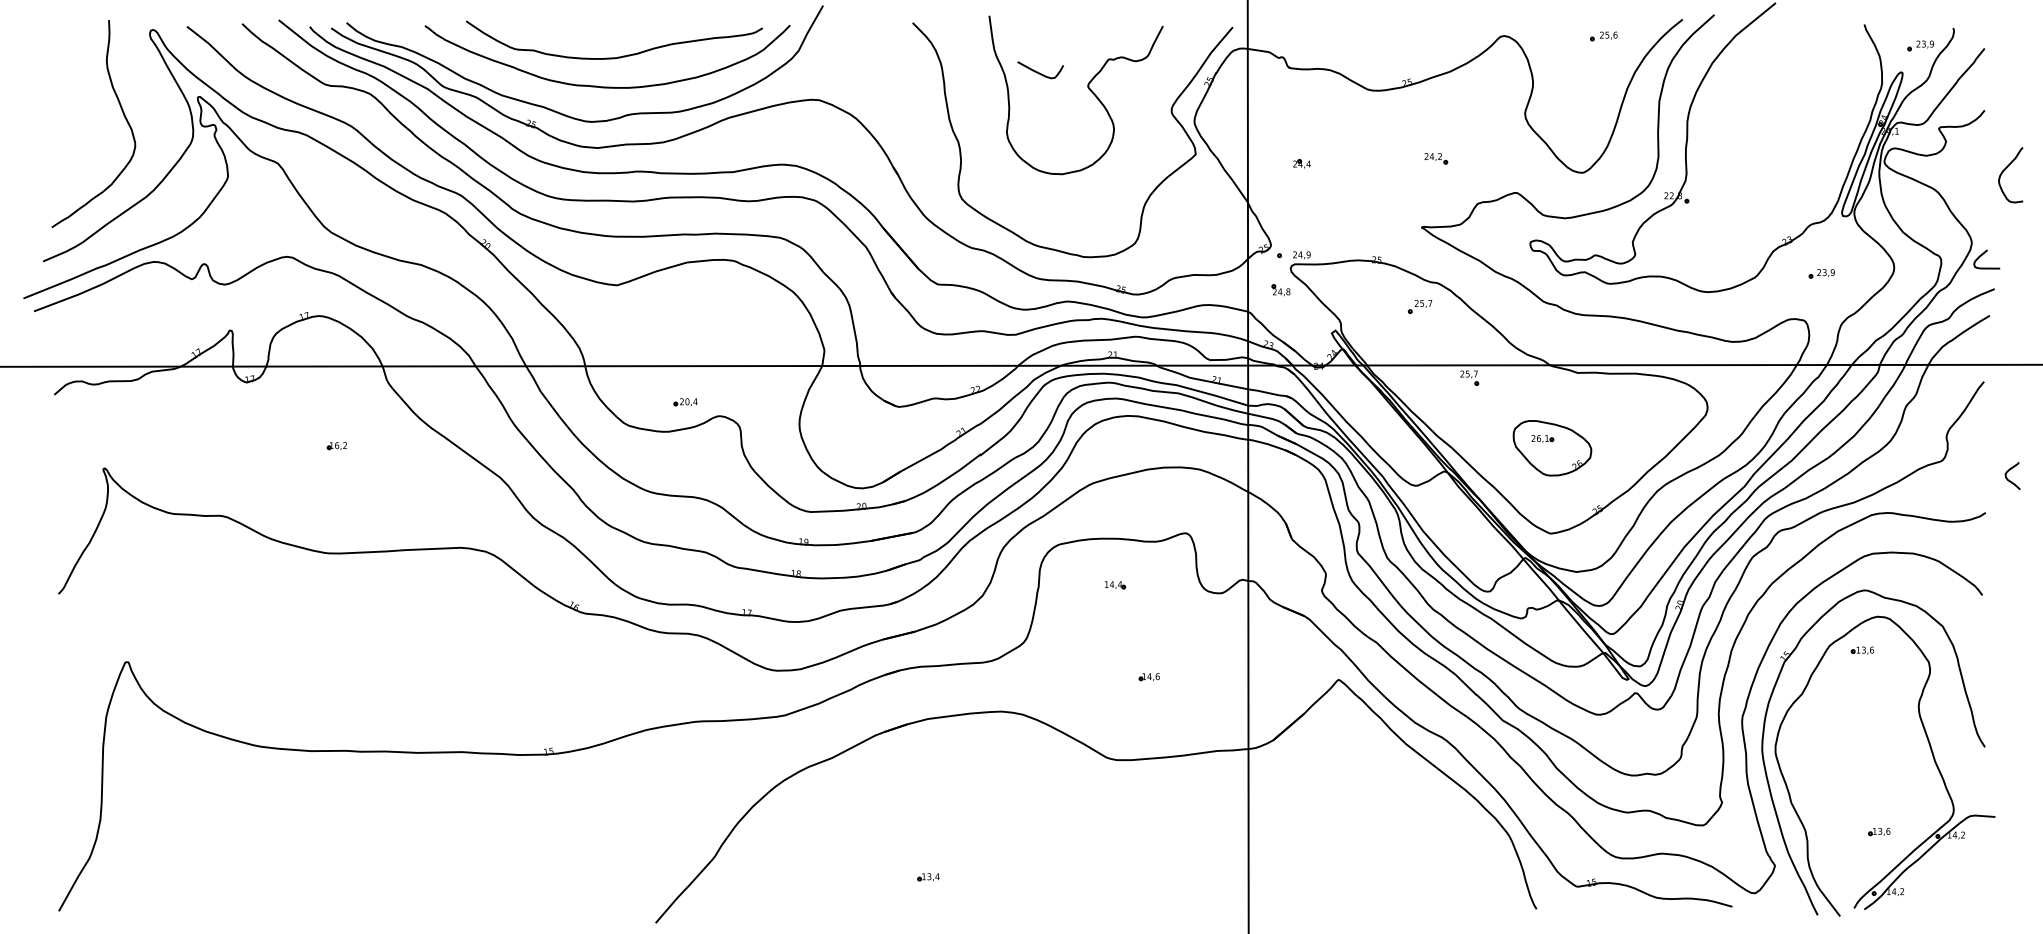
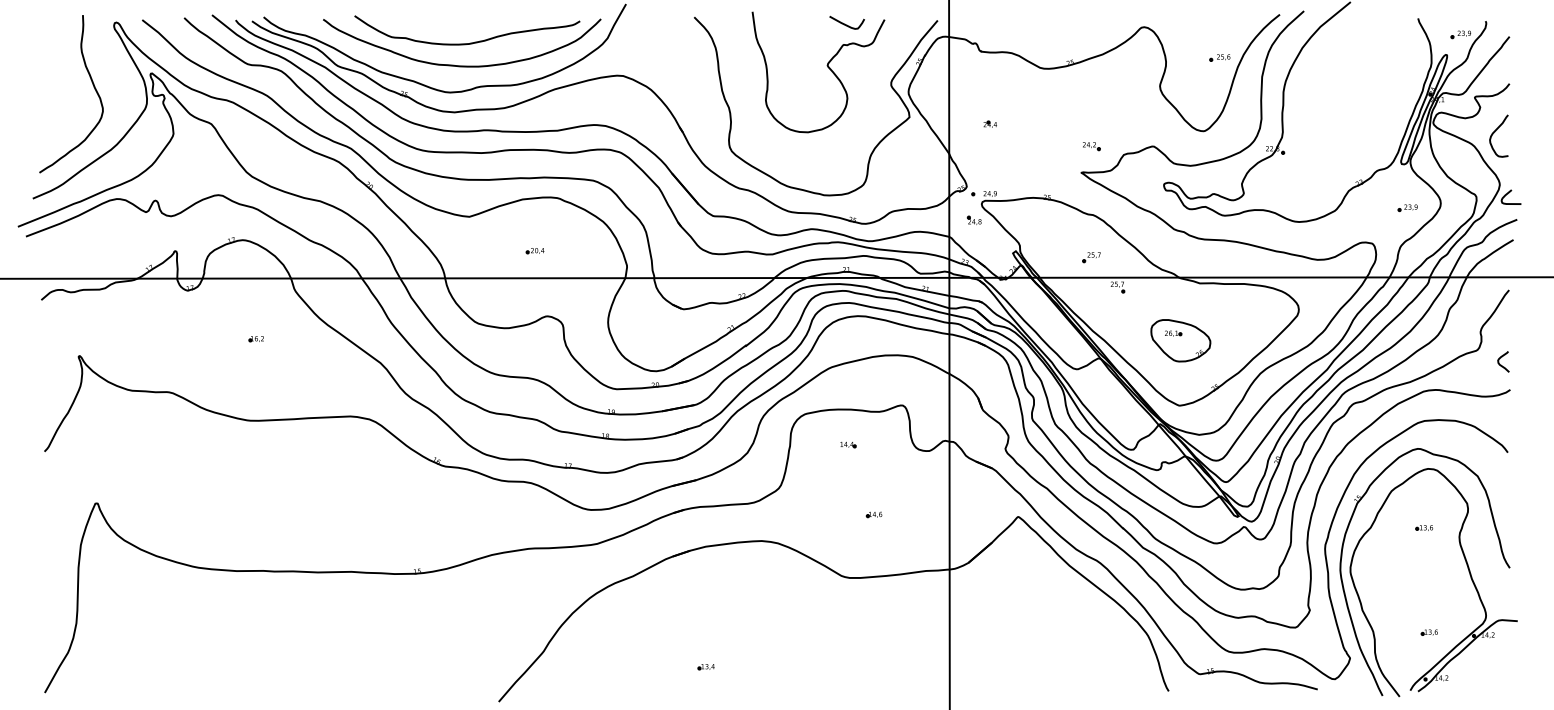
part: (1603, 36) -> (1219, 57), moved
curve: (1039, 72) -> (846, 24), moved
part: (1436, 158) -> (1091, 146), moved
curve: (2005, 170) -> (1495, 132), moved
part: (1821, 273) -> (1407, 207), moved
part: (1419, 306) -> (1091, 257), moved
part: (685, 402) -> (535, 251), moved
curve: (2009, 479) -> (1501, 364), moved
part: (1862, 650) -> (1424, 528), moved

